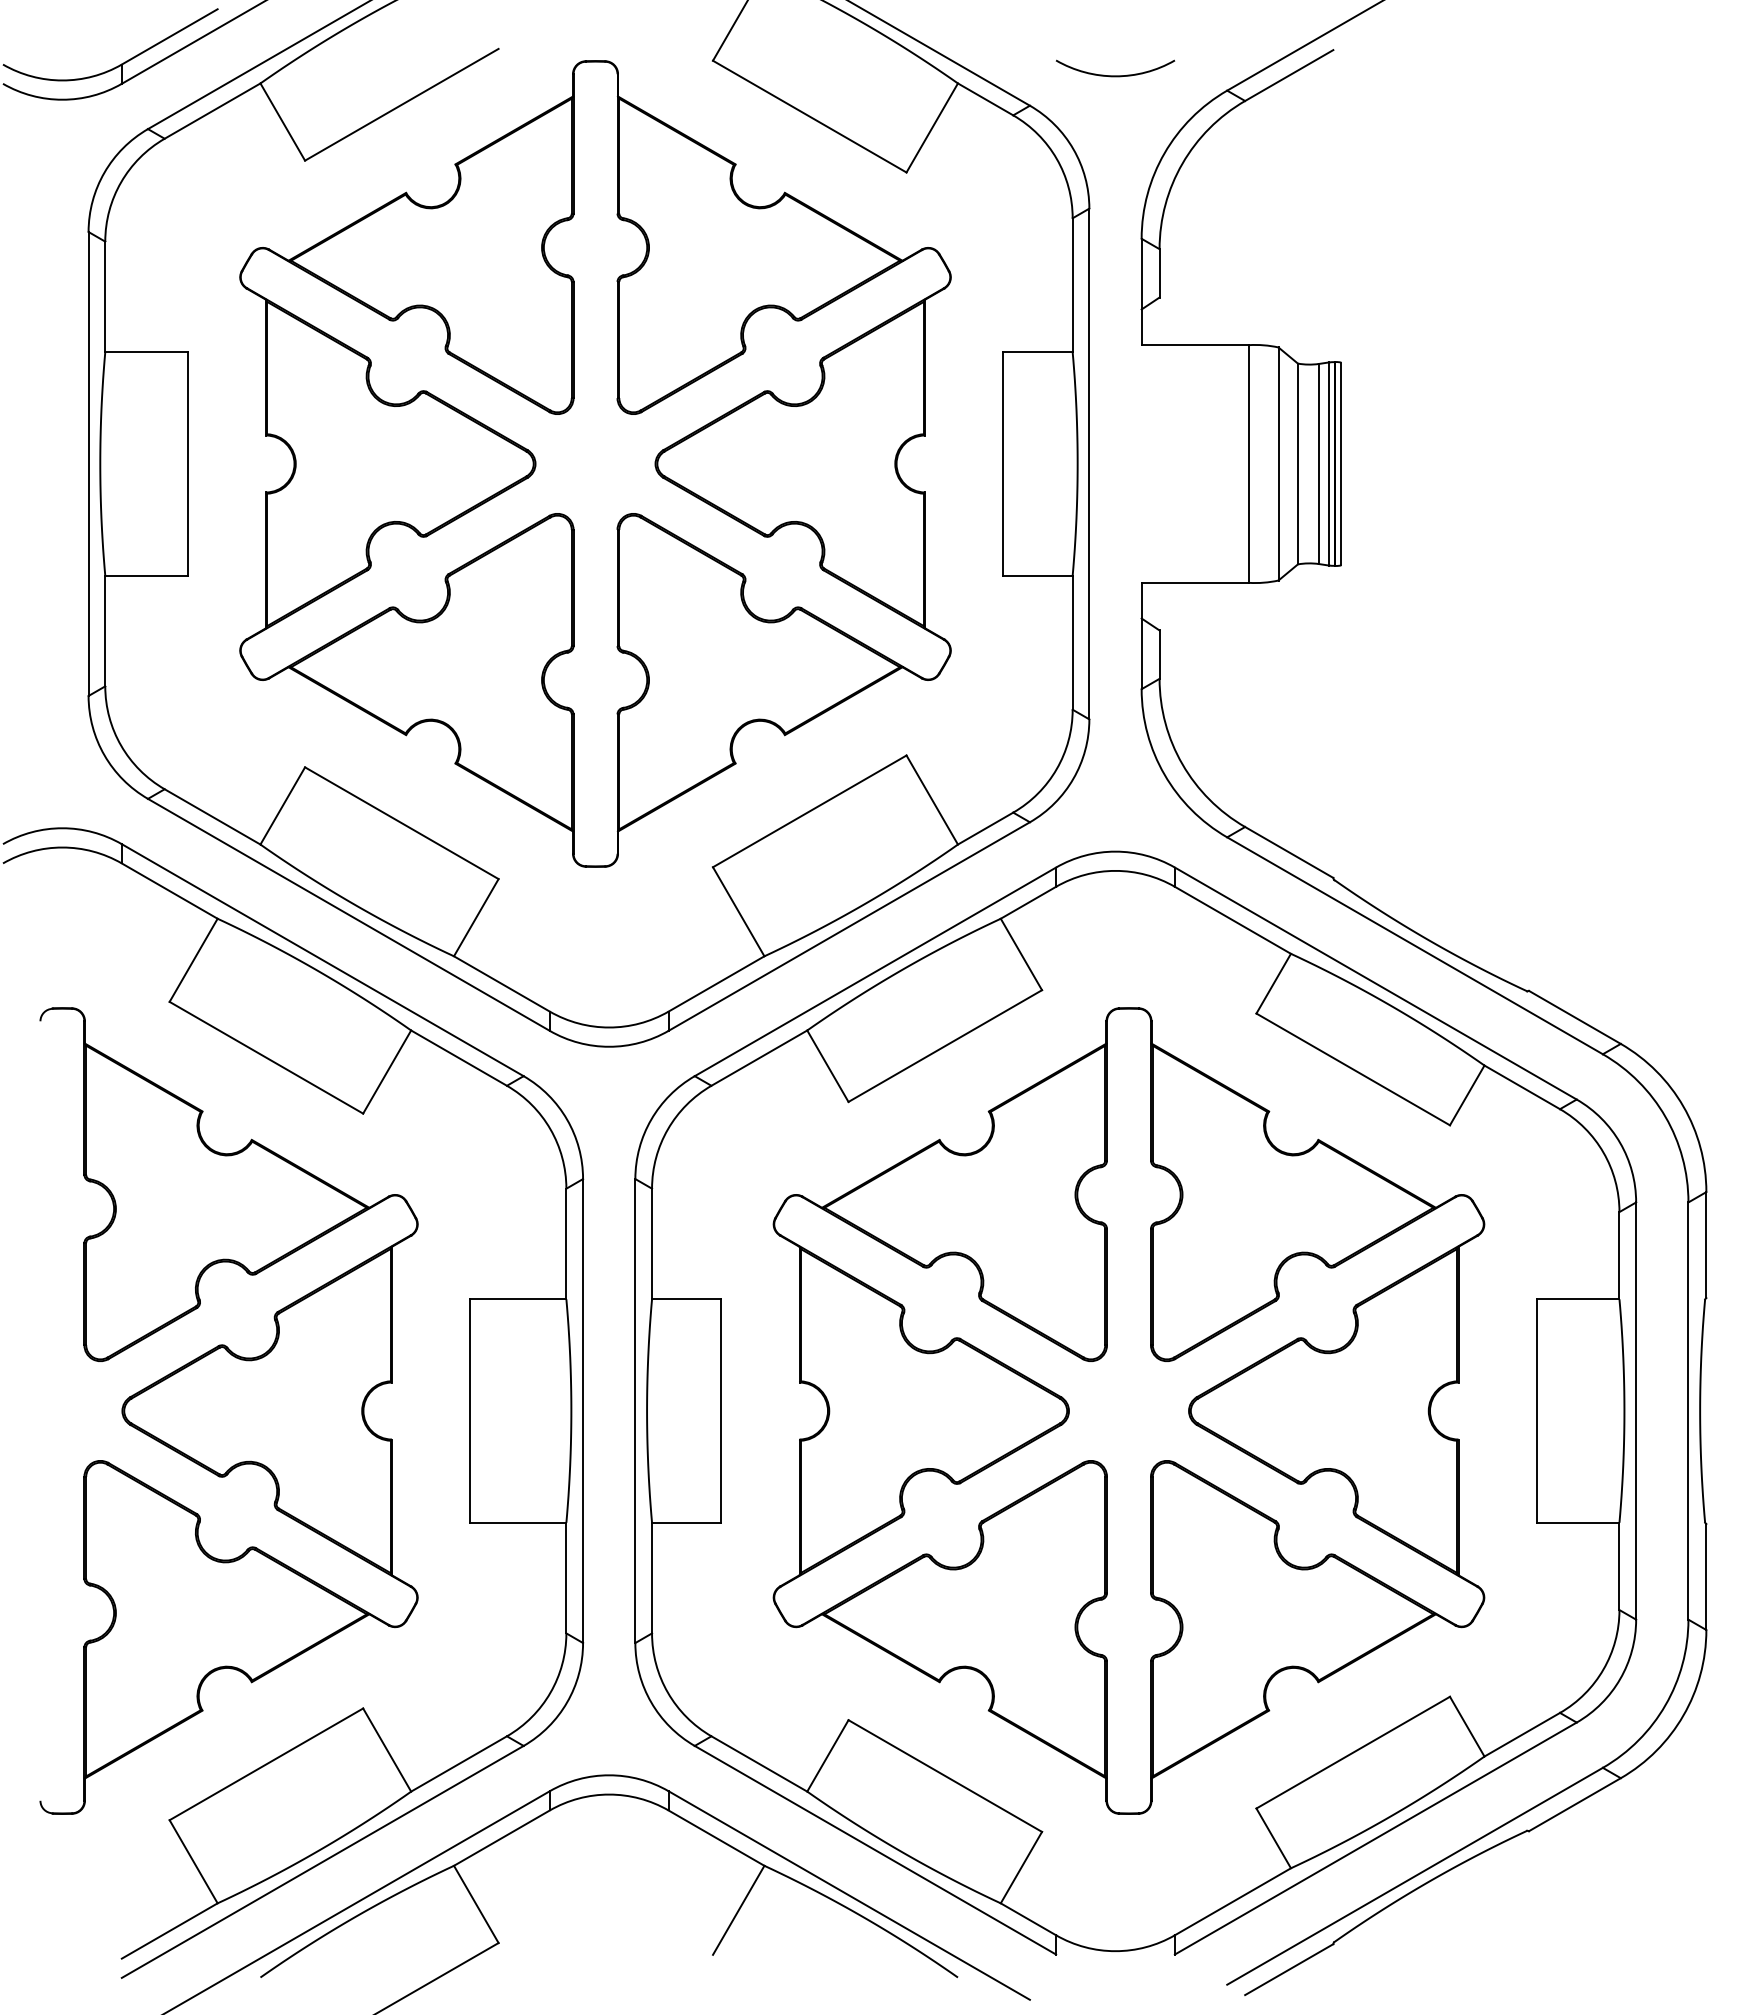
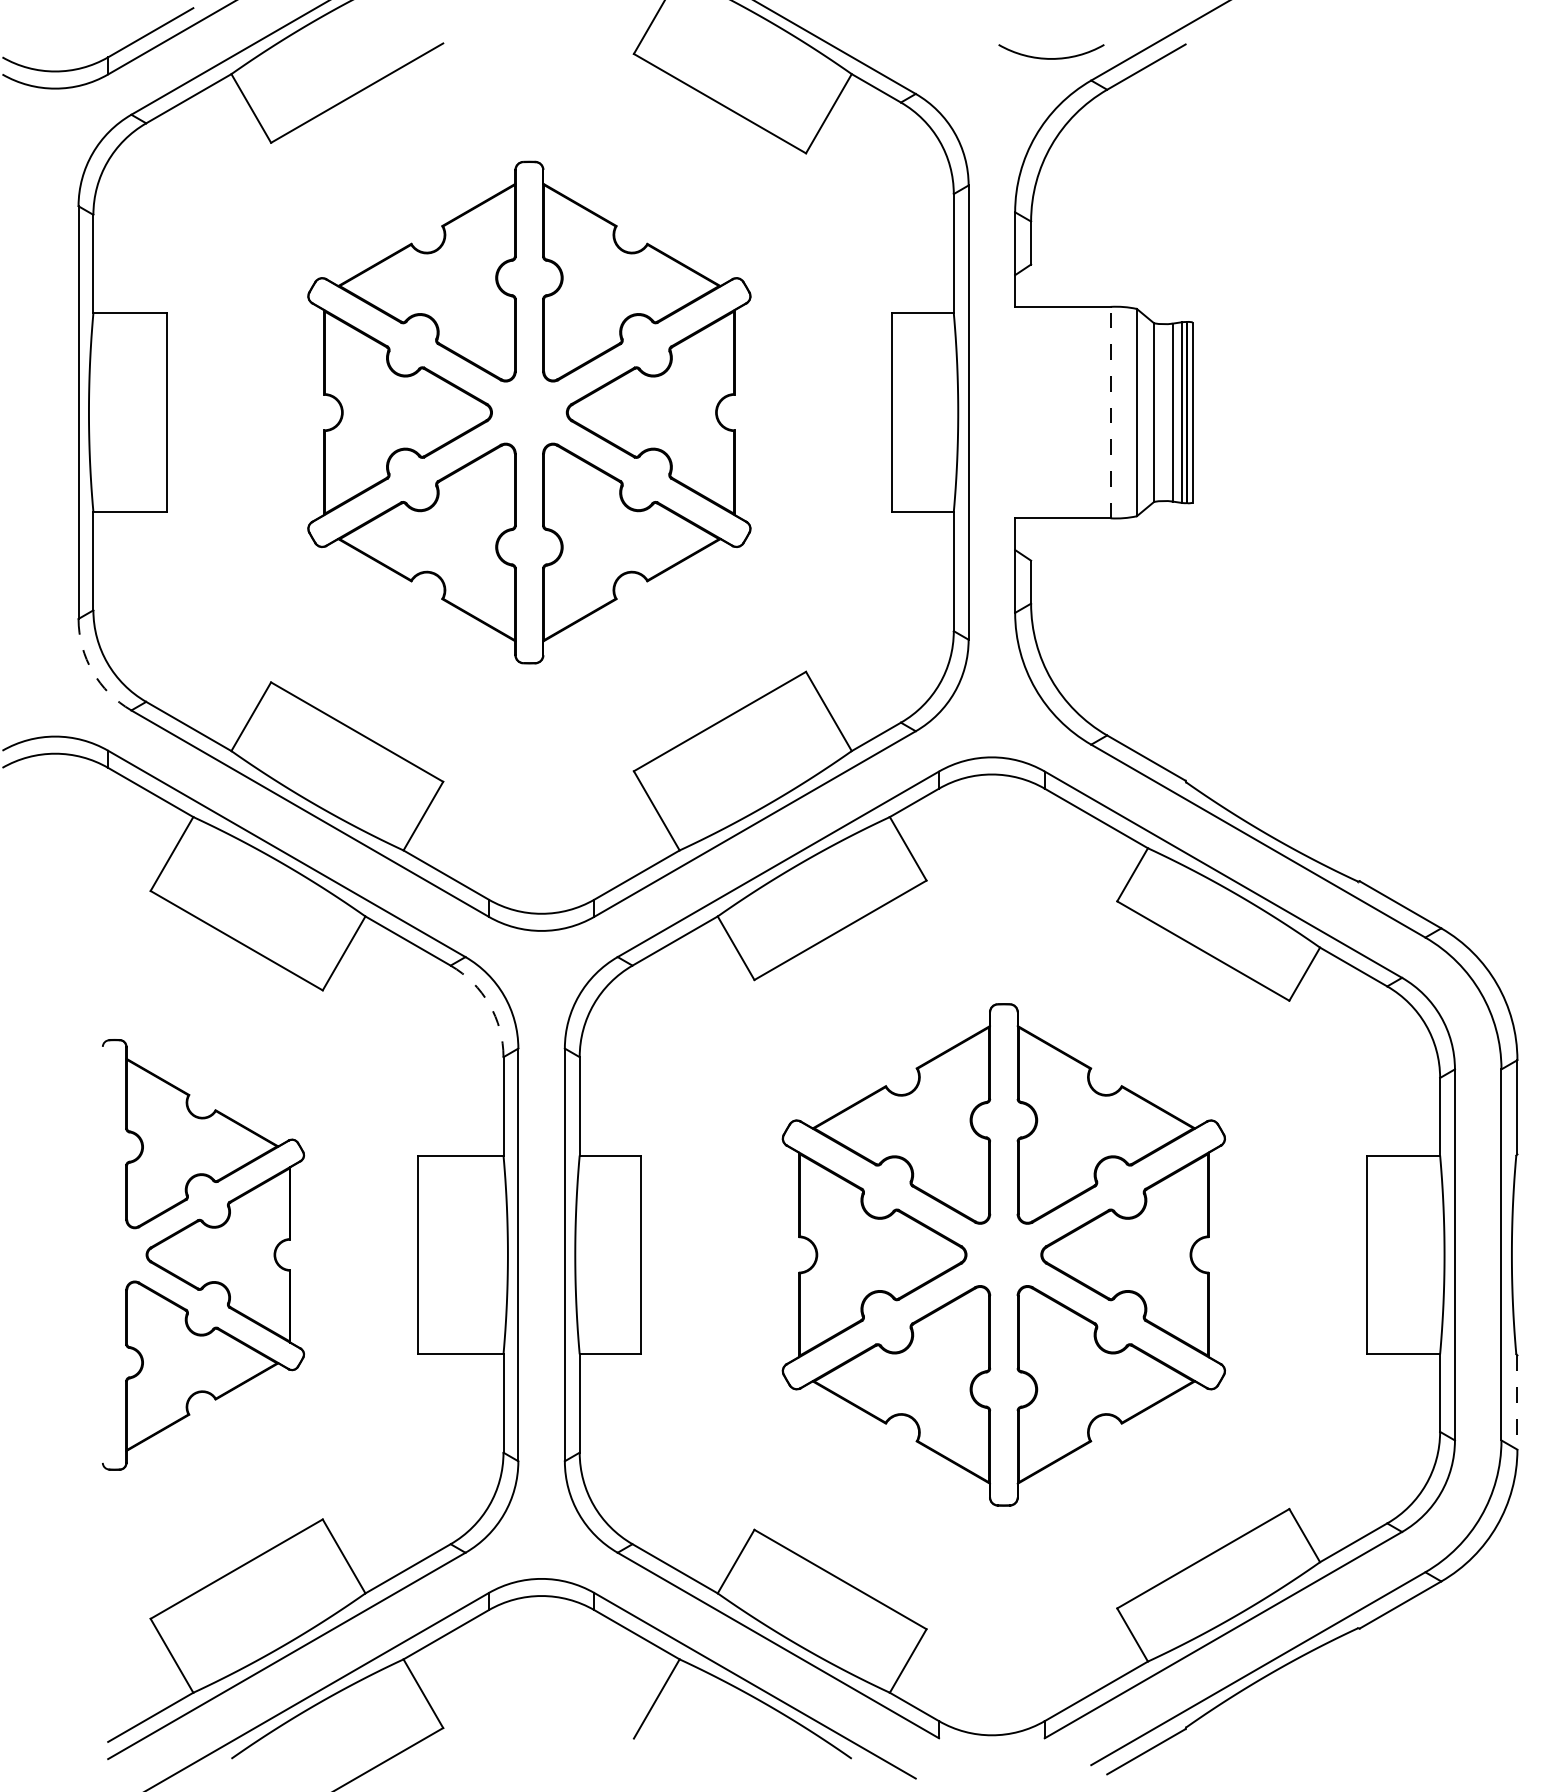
arc: (1115, 75) -> (1051, 58), moved
part: (595, 463) -> (529, 412), size x0.7
line: (1248, 464) -> (1110, 413), solid -> dashed
arc: (104, 755) -> (92, 671), solid -> dashed
arc: (550, 1129) -> (489, 1004), solid -> dashed
part: (228, 1410) -> (203, 1254), size x0.6
part: (1128, 1410) -> (1003, 1254), size x0.7
line: (1706, 1577) -> (1517, 1402), solid -> dashed

